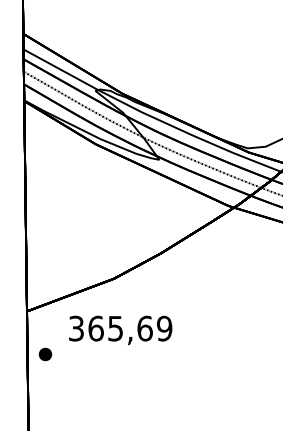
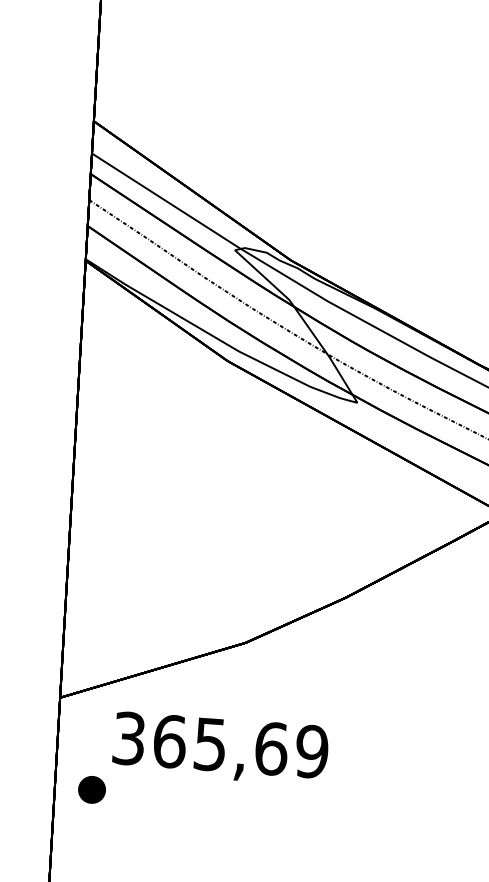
text: (120, 330) -> (220, 749), moved

